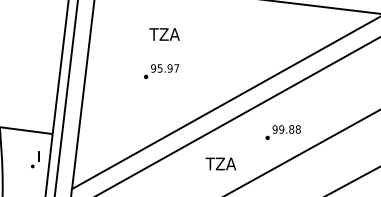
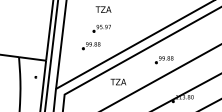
part: (139, 106) -> (90, 46), added
text: (219, 162) -> (117, 81), moved

